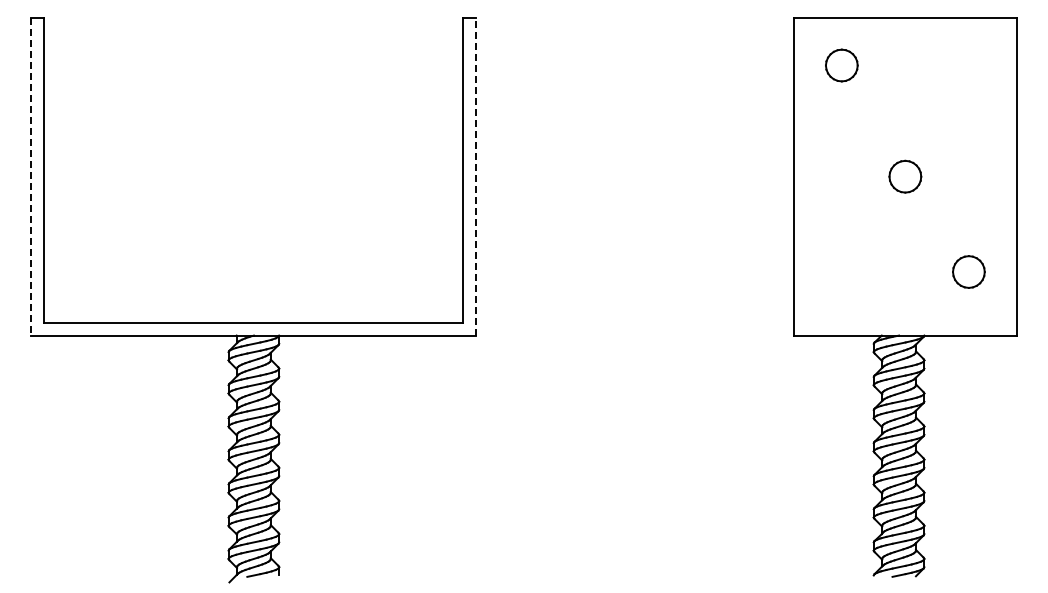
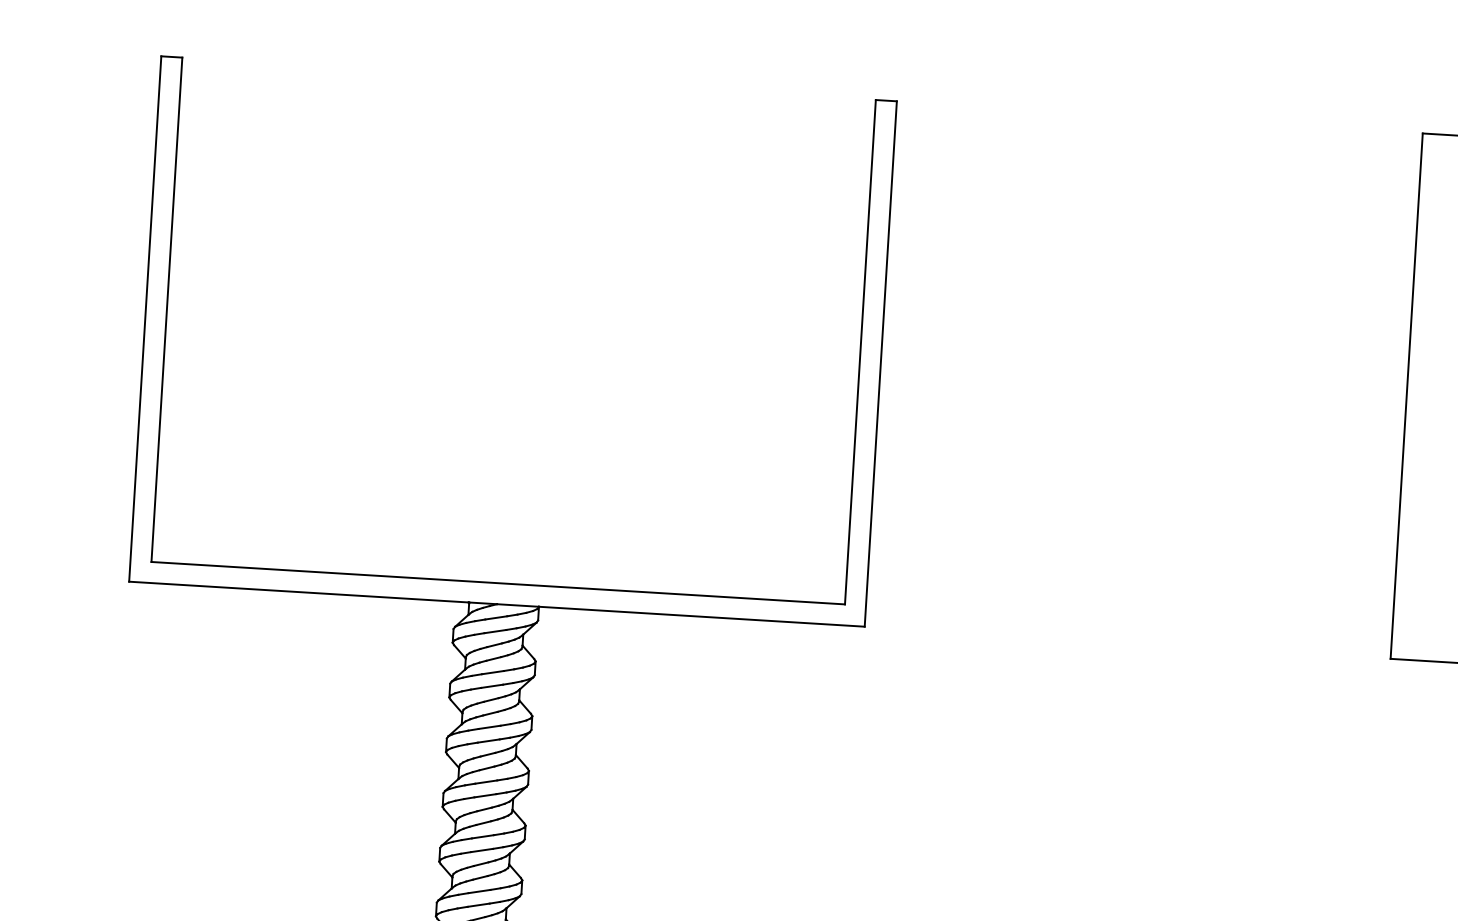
line: (31, 176) -> (145, 318), dashed -> solid
line: (476, 176) -> (881, 363), dashed -> solid

